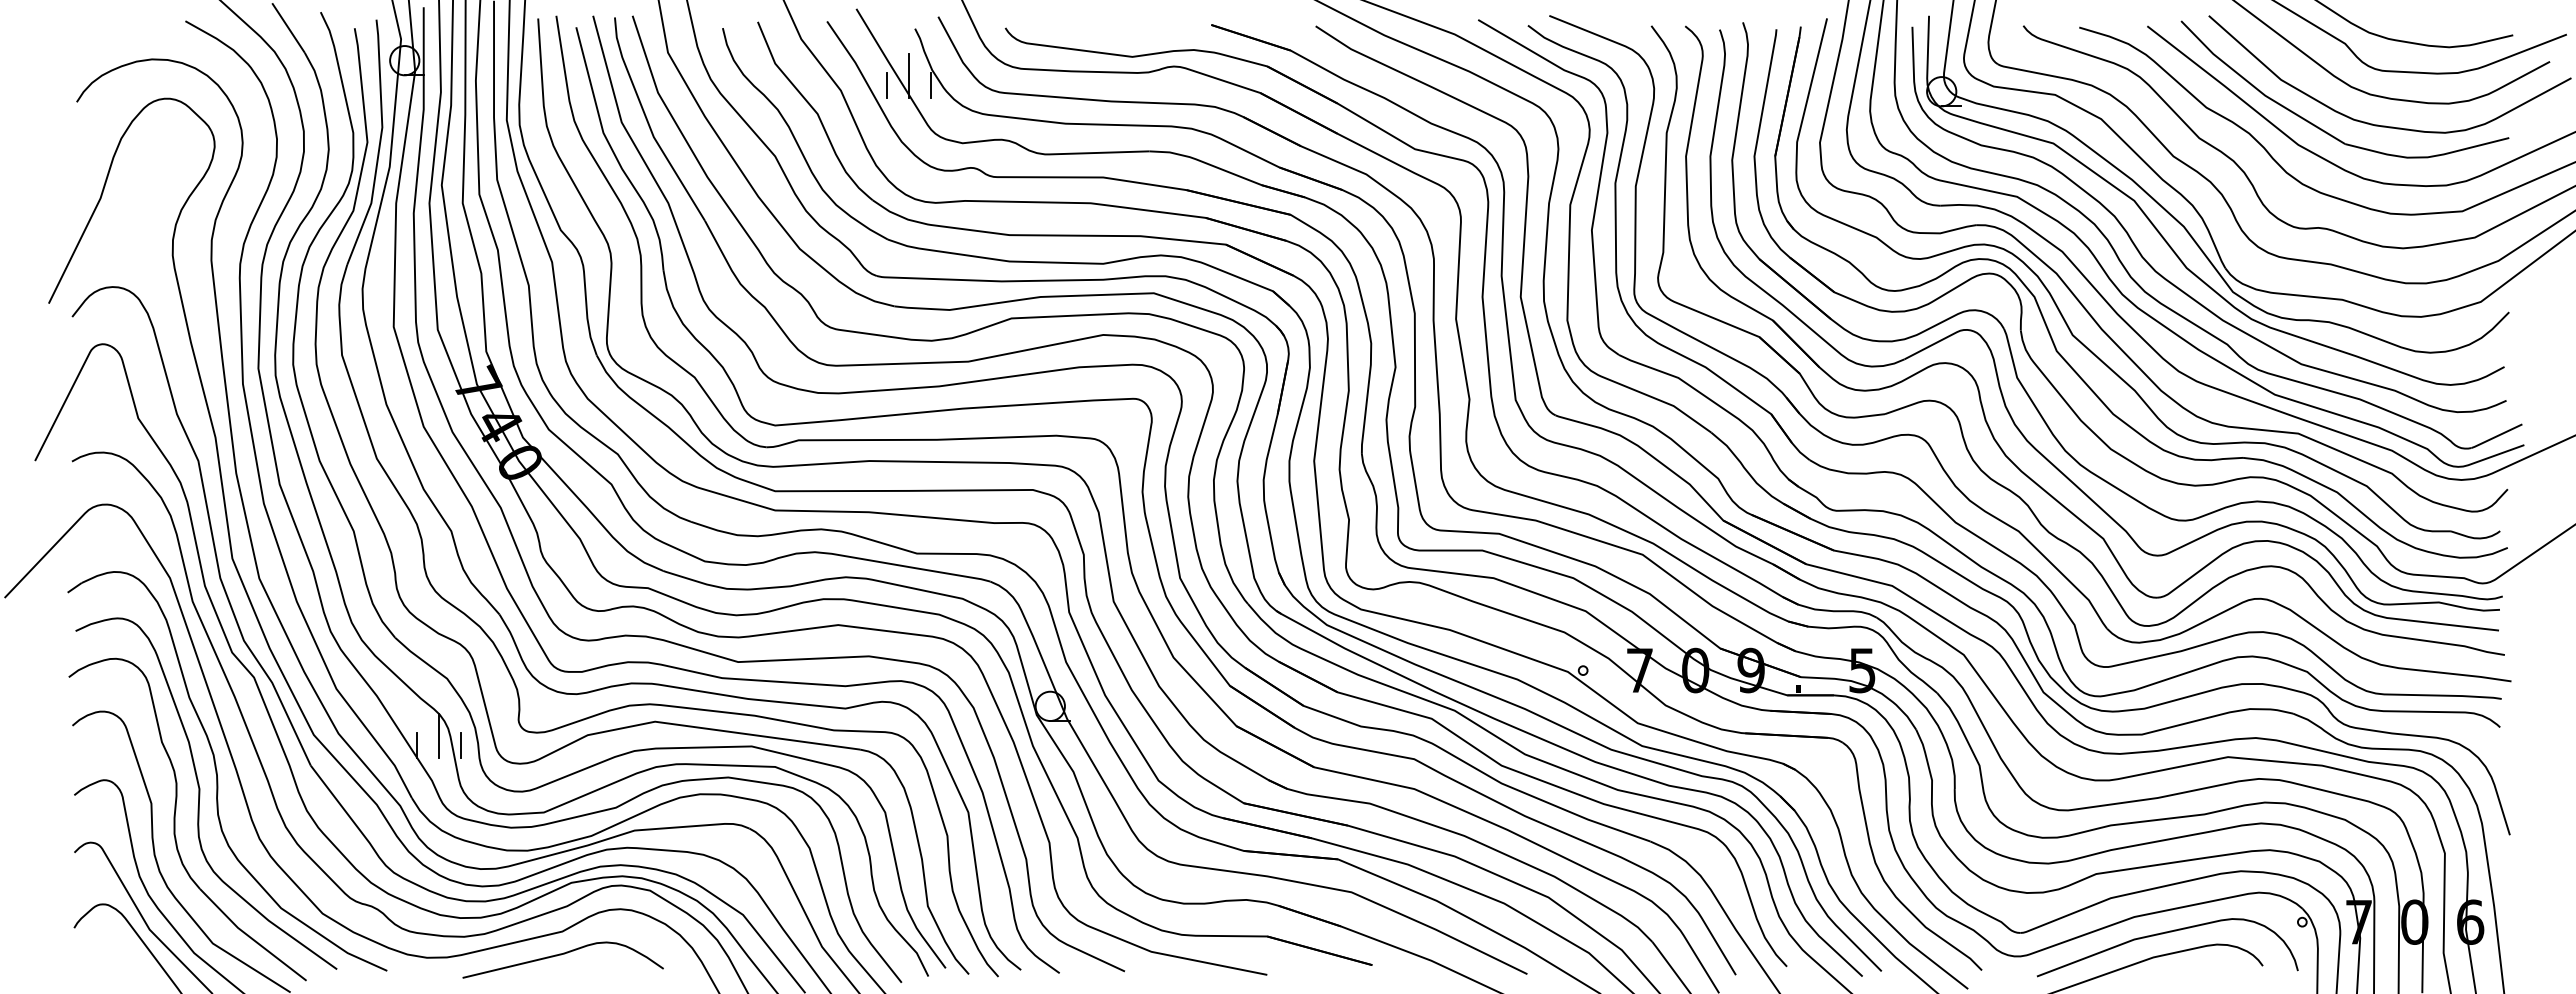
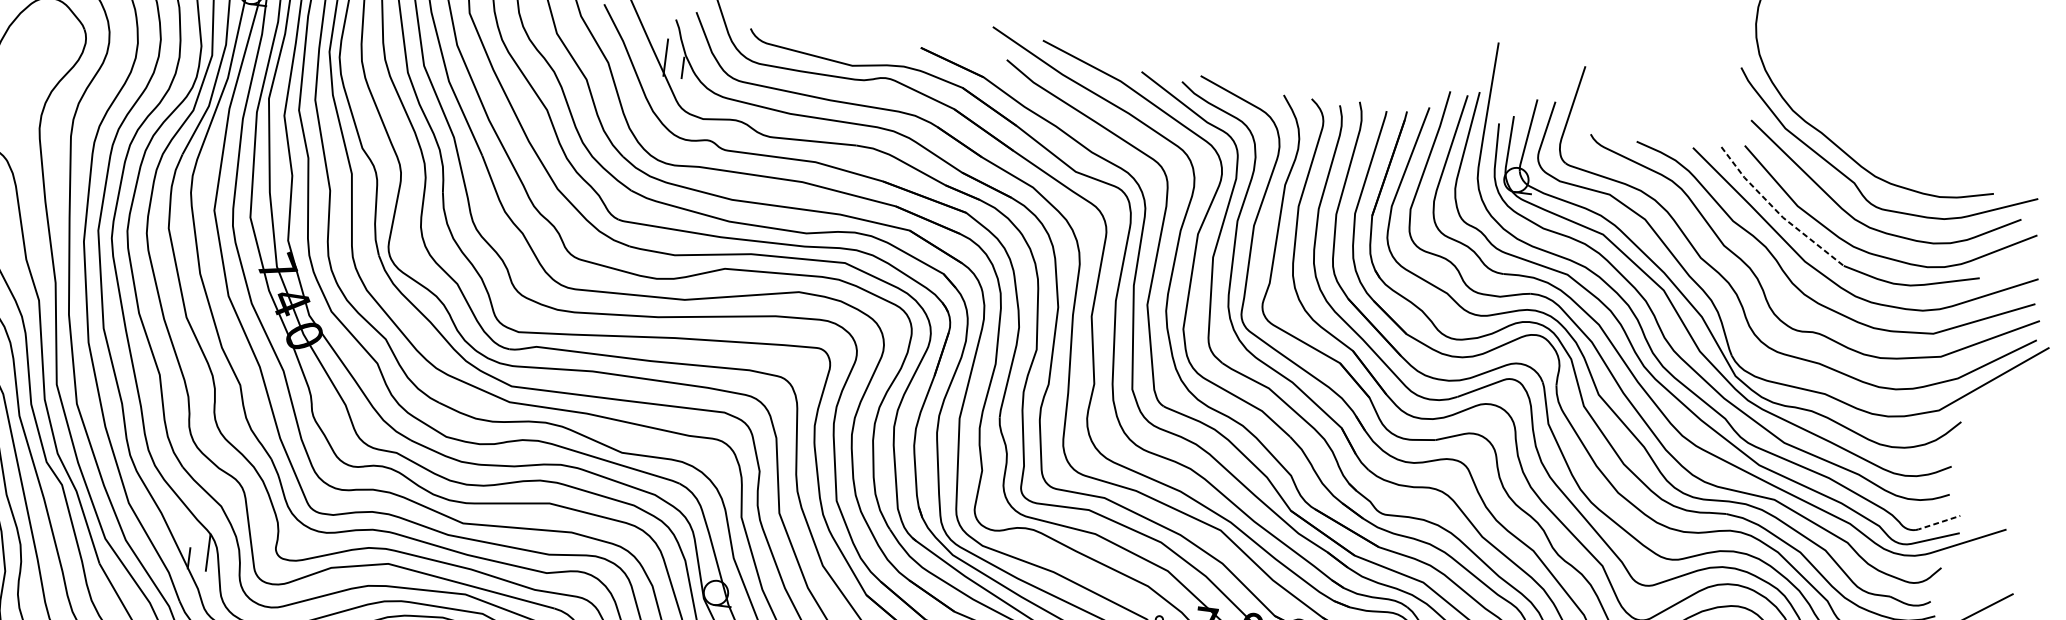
line: (886, 84) -> (646, 62), removed
line: (2258, 90) -> (1777, 212), solid -> dashed
line: (2496, 436) -> (1937, 523), solid -> dashed
line: (460, 745) -> (225, 562), removed

